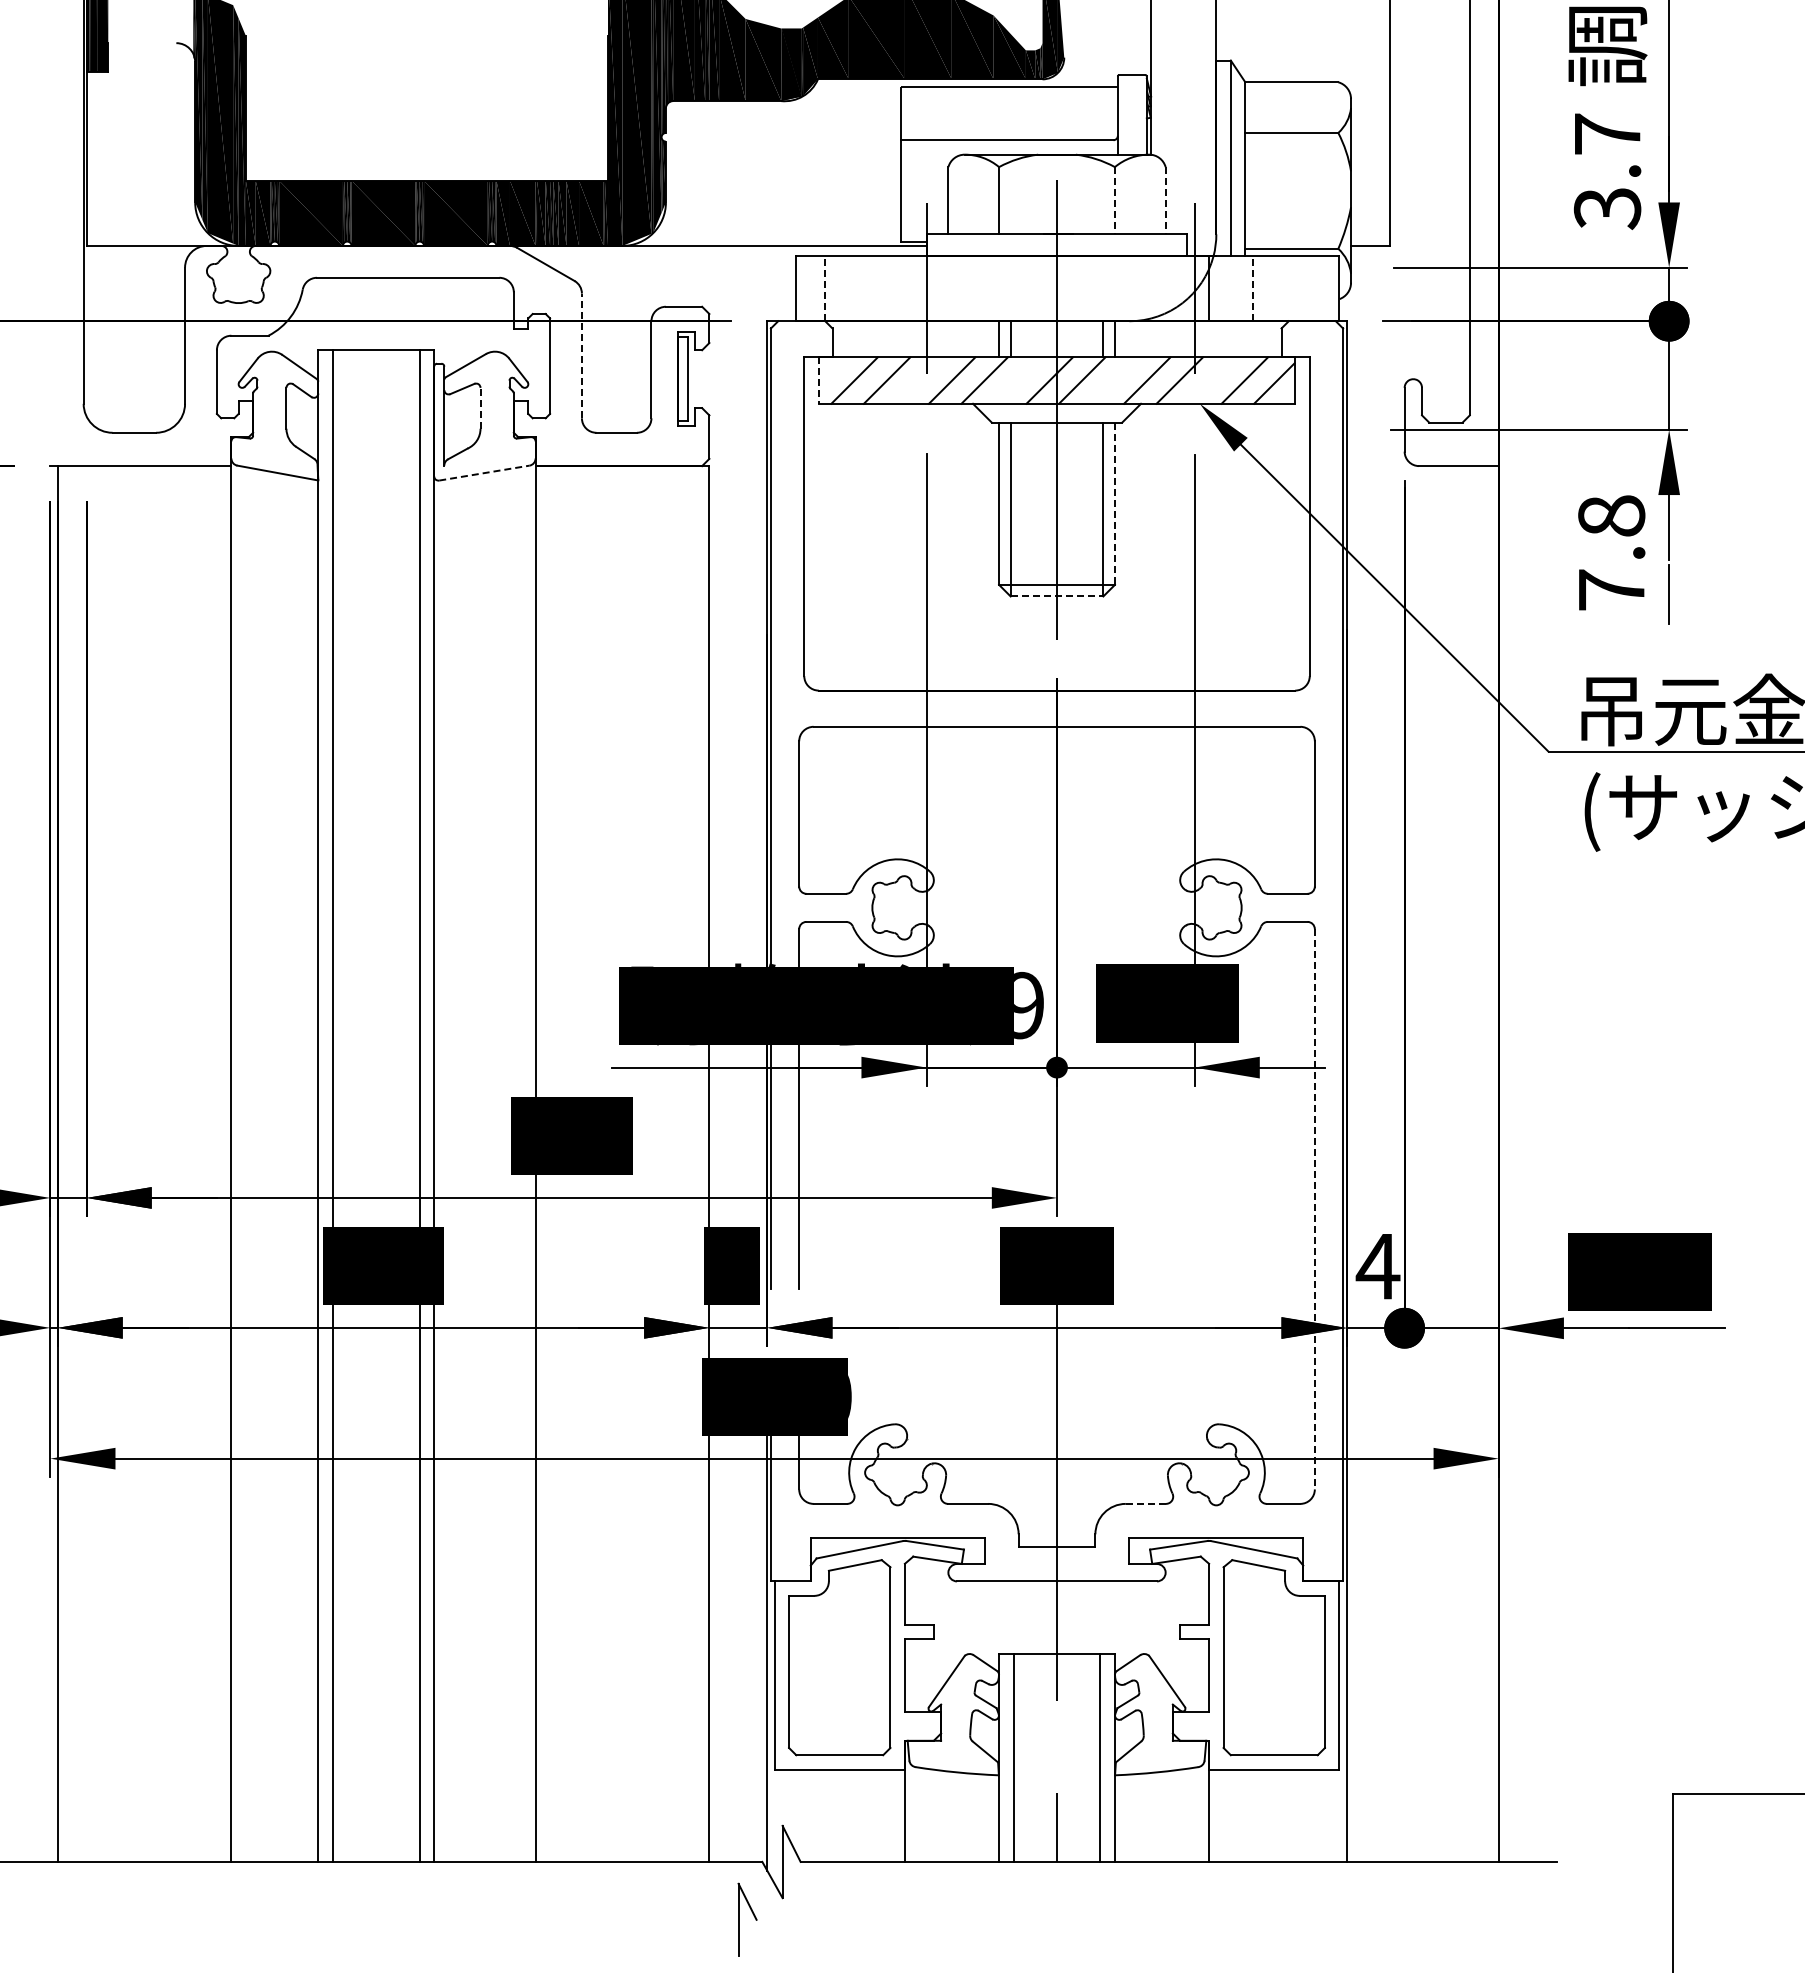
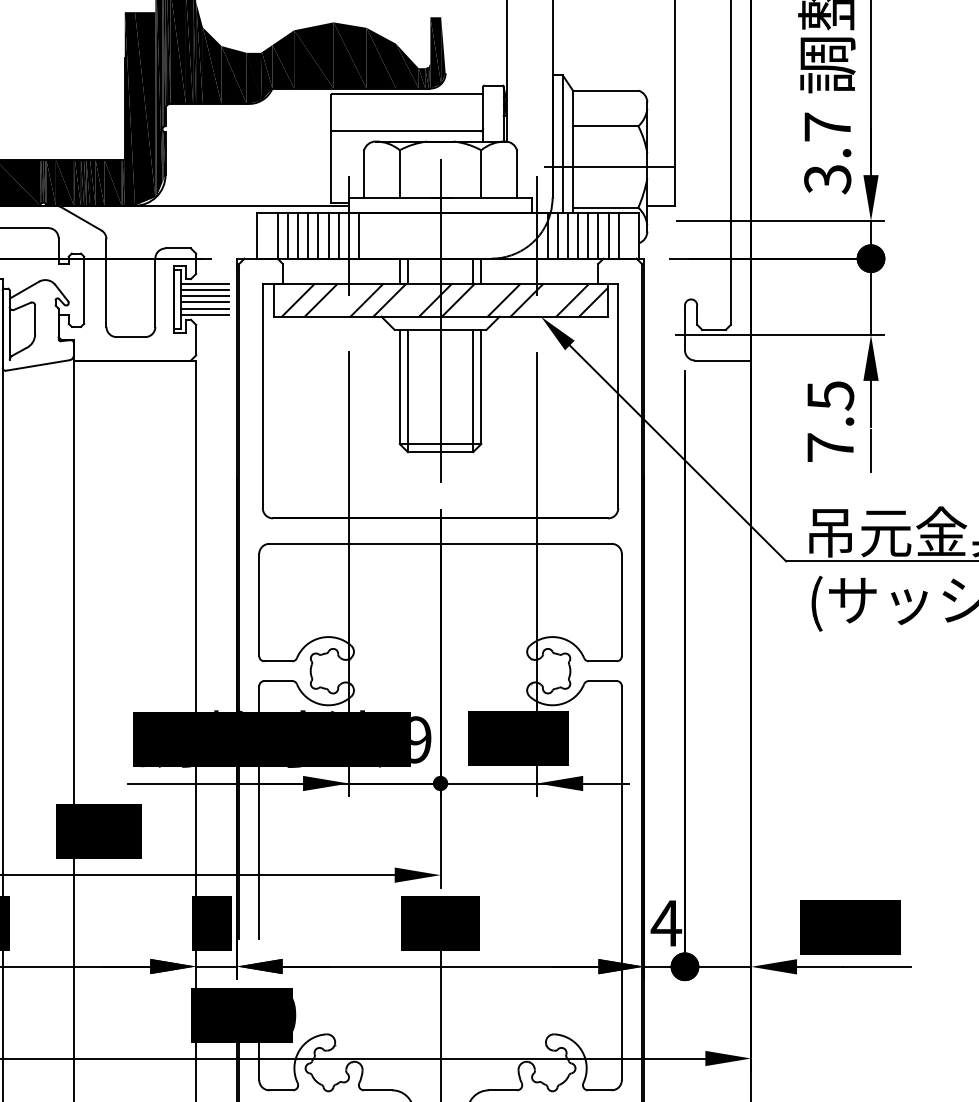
line: (1296, 190) -> (608, 166), added
line: (1114, 200) -> (480, 173), dashed -> solid
line: (1165, 200) -> (516, 173), dashed -> solid
line: (825, 288) -> (277, 235), dashed -> solid
line: (839, 288) -> (287, 235), added
line: (854, 288) -> (298, 235), added
line: (868, 288) -> (307, 235), added
line: (883, 288) -> (318, 235), added
line: (897, 288) -> (328, 235), added
line: (912, 288) -> (338, 235), added
line: (941, 288) -> (359, 235), added
line: (1223, 288) -> (557, 235), added
line: (1238, 288) -> (568, 235), added
line: (1252, 288) -> (578, 235), dashed -> solid
line: (1267, 288) -> (588, 235), added
line: (1281, 288) -> (598, 235), added
line: (1296, 288) -> (608, 235), added
line: (1310, 288) -> (618, 235), added
line: (581, 355) -> (106, 282), dashed -> solid
line: (721, 357) -> (204, 284), added
line: (721, 366) -> (204, 290), added
line: (721, 374) -> (204, 296), added
line: (819, 381) -> (273, 301), dashed -> solid
line: (721, 383) -> (204, 302), added
line: (721, 392) -> (204, 308), added
line: (721, 400) -> (204, 314), added
line: (480, 407) -> (35, 319), dashed -> solid
line: (484, 473) -> (37, 365), dashed -> solid
line: (1114, 504) -> (480, 387), dashed -> solid
text: (1611, 516) -> (830, 395), 7.8 -> 7.5
line: (1057, 596) -> (440, 452), dashed -> solid
line: (1314, 1209) -> (621, 883), dashed -> solid
line: (1145, 1503) -> (502, 1090), dashed -> solid

